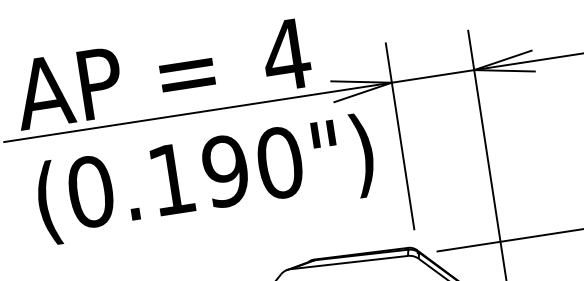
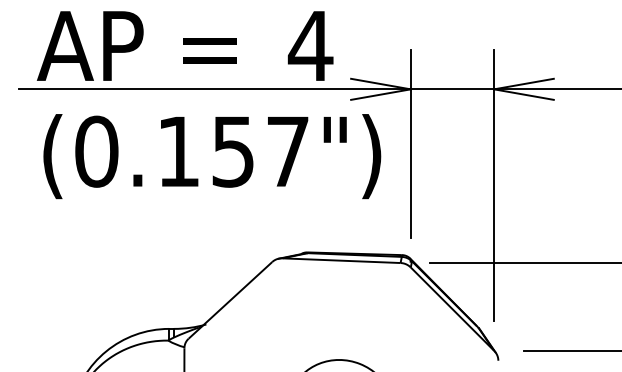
text: (252, 166) -> (260, 151), (0.190") -> (0.157")

